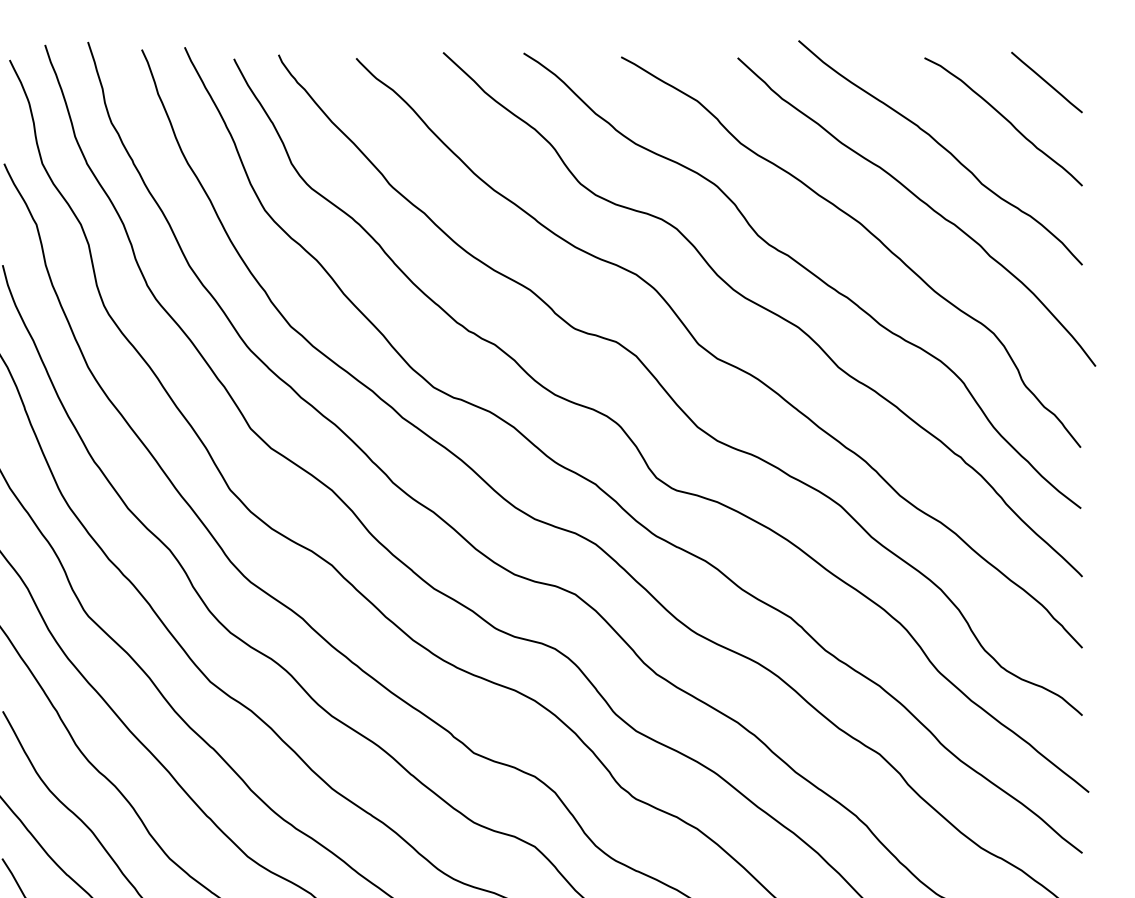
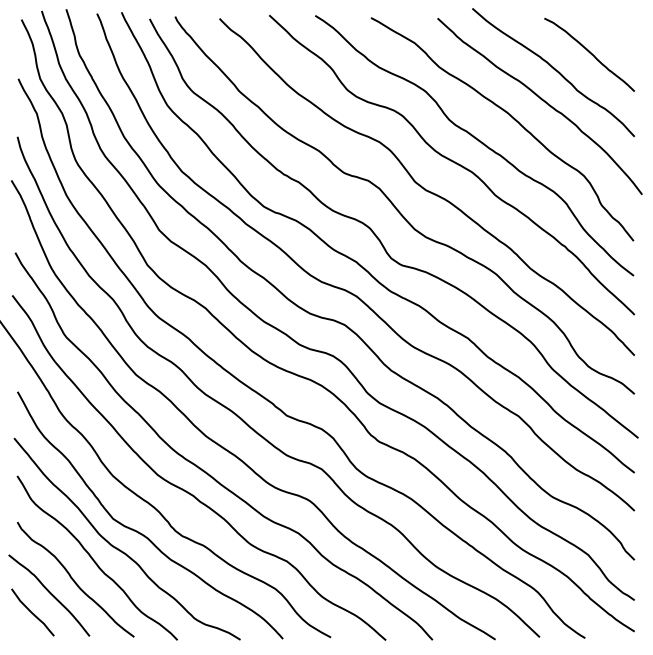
line: (1045, 82) -> (613, 32), removed

